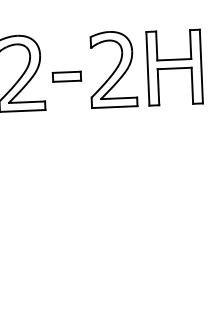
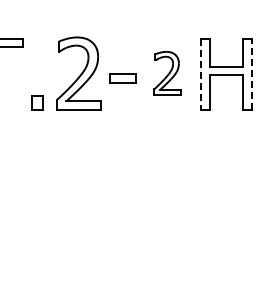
line: (201, 65) -> (252, 73), solid -> dashed
part: (113, 69) -> (167, 73), size x0.6
line: (147, 69) -> (200, 74), solid -> dashed

